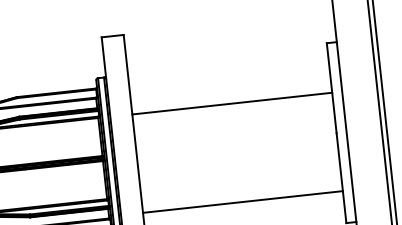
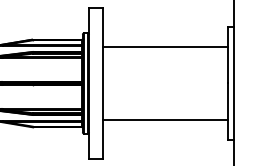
line: (232, 104) -> (165, 47), moved

